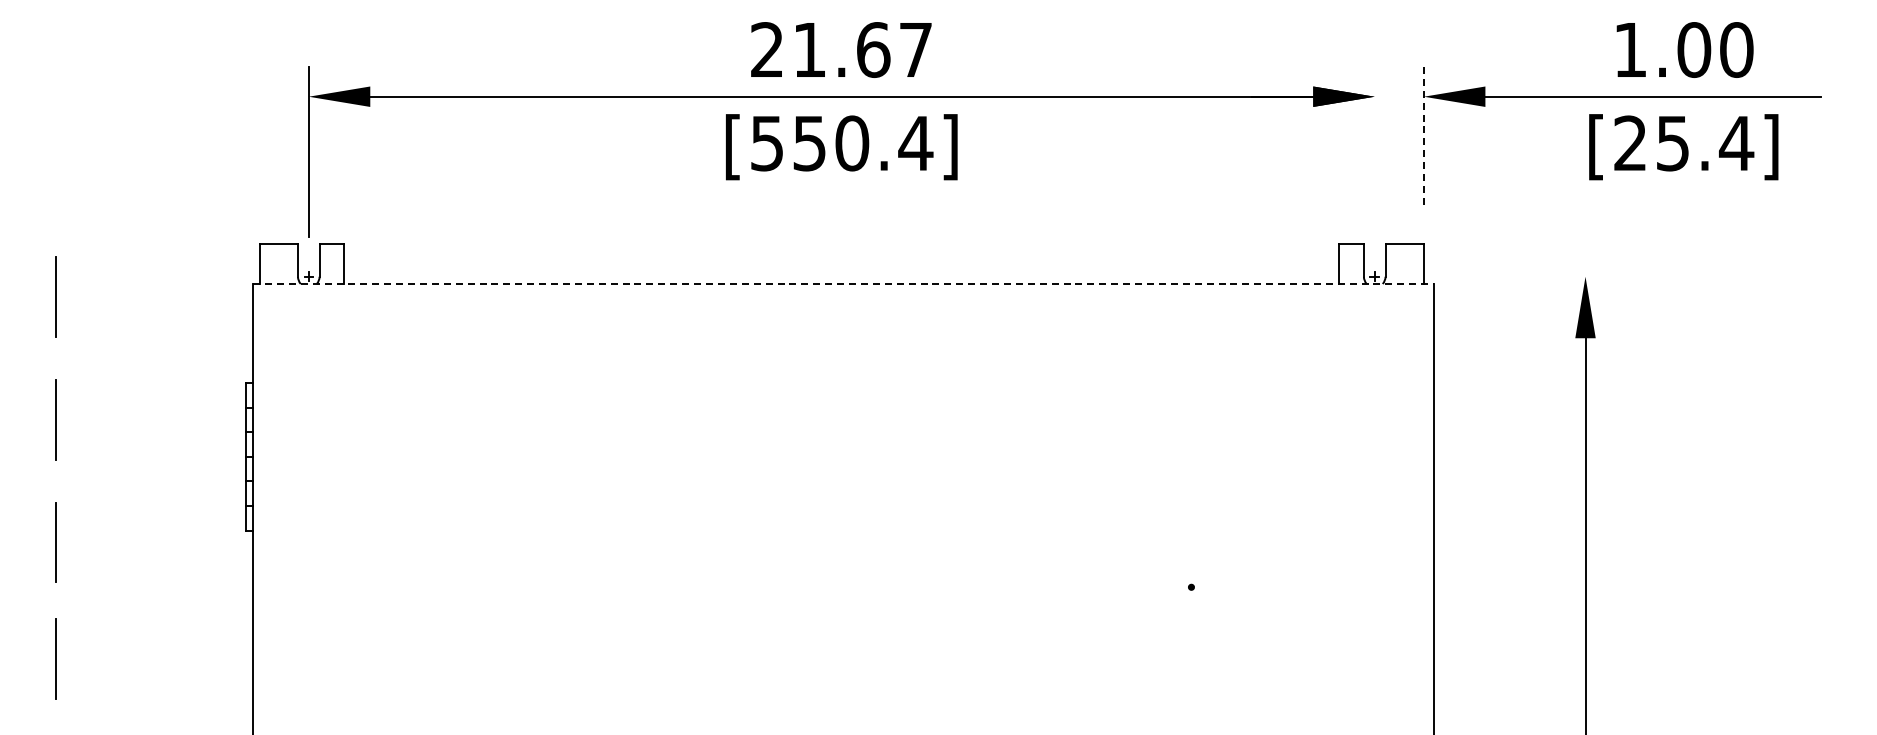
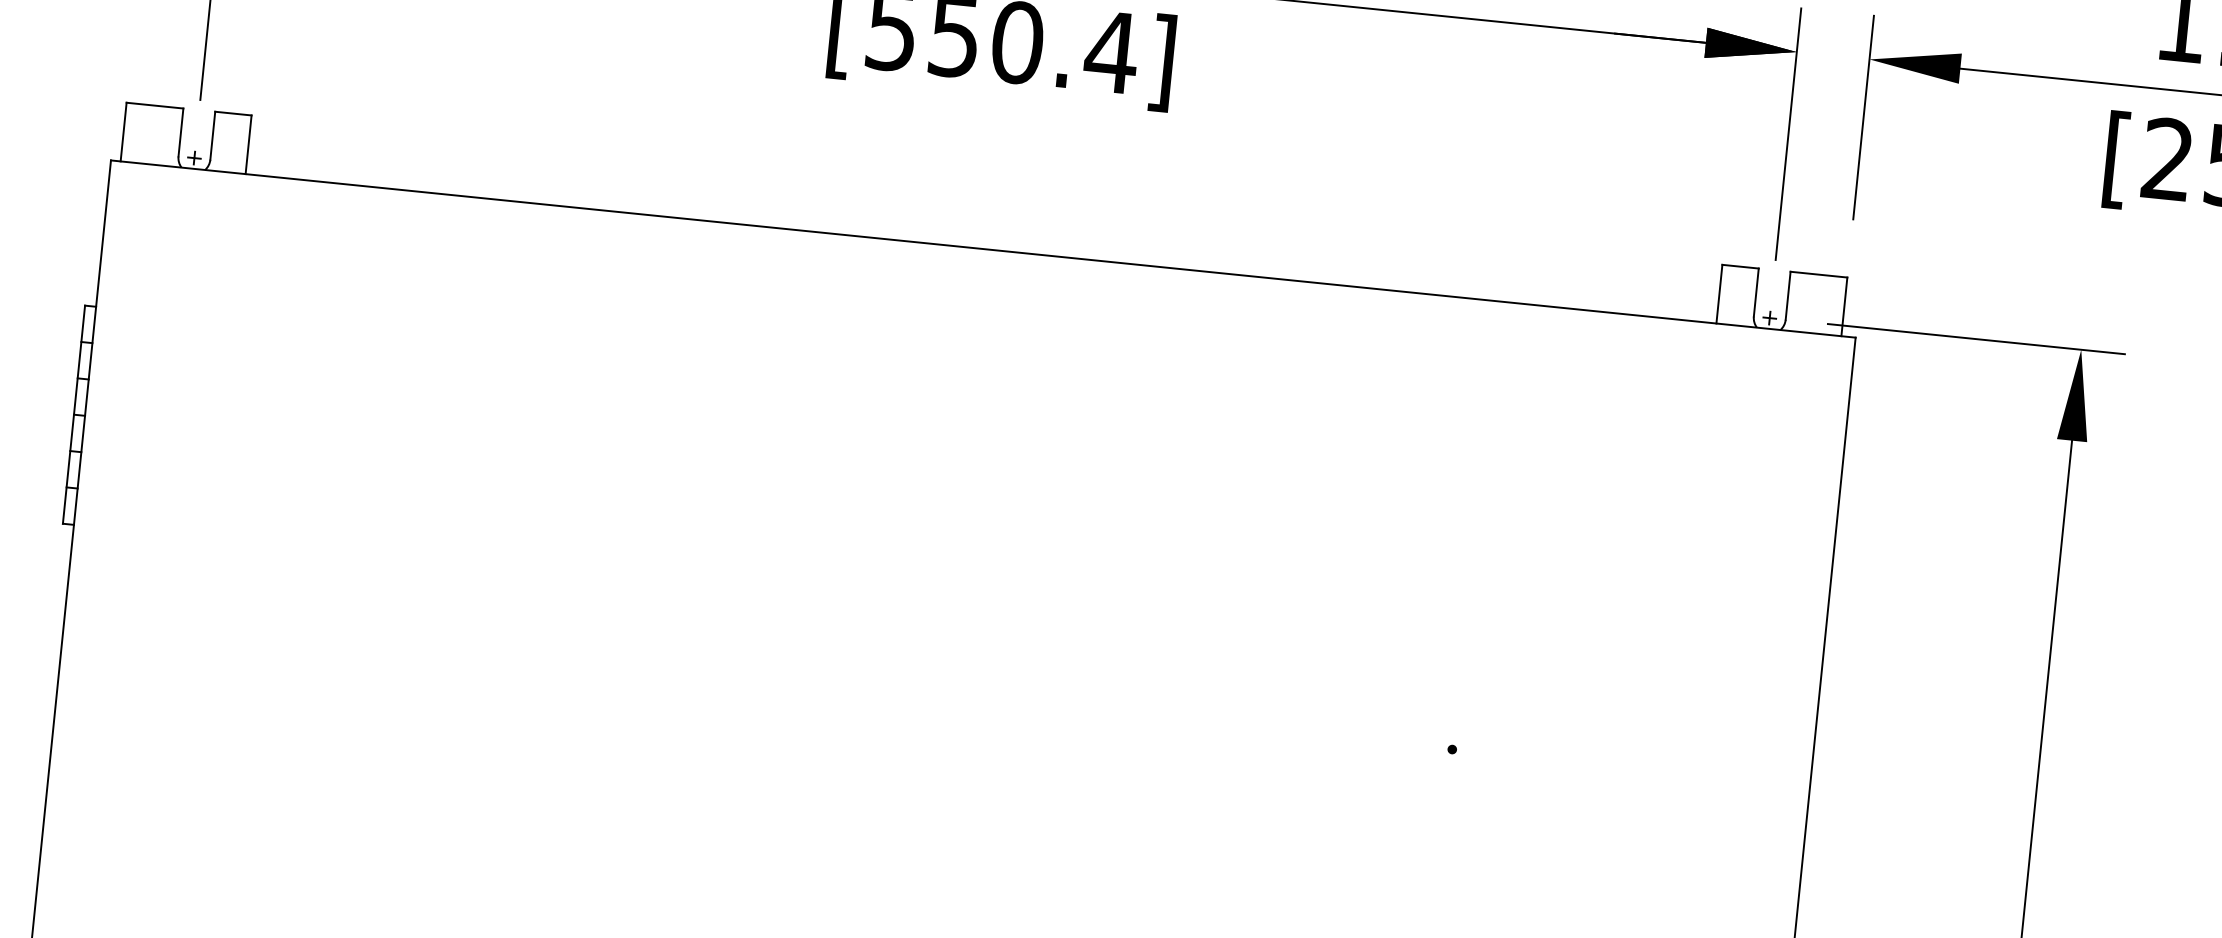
line: (1423, 136) -> (1862, 118), dashed -> solid
line: (1374, 152) -> (1788, 134), added
line: (1514, 276) -> (1976, 338), added
line: (843, 284) -> (983, 249), dashed -> solid

